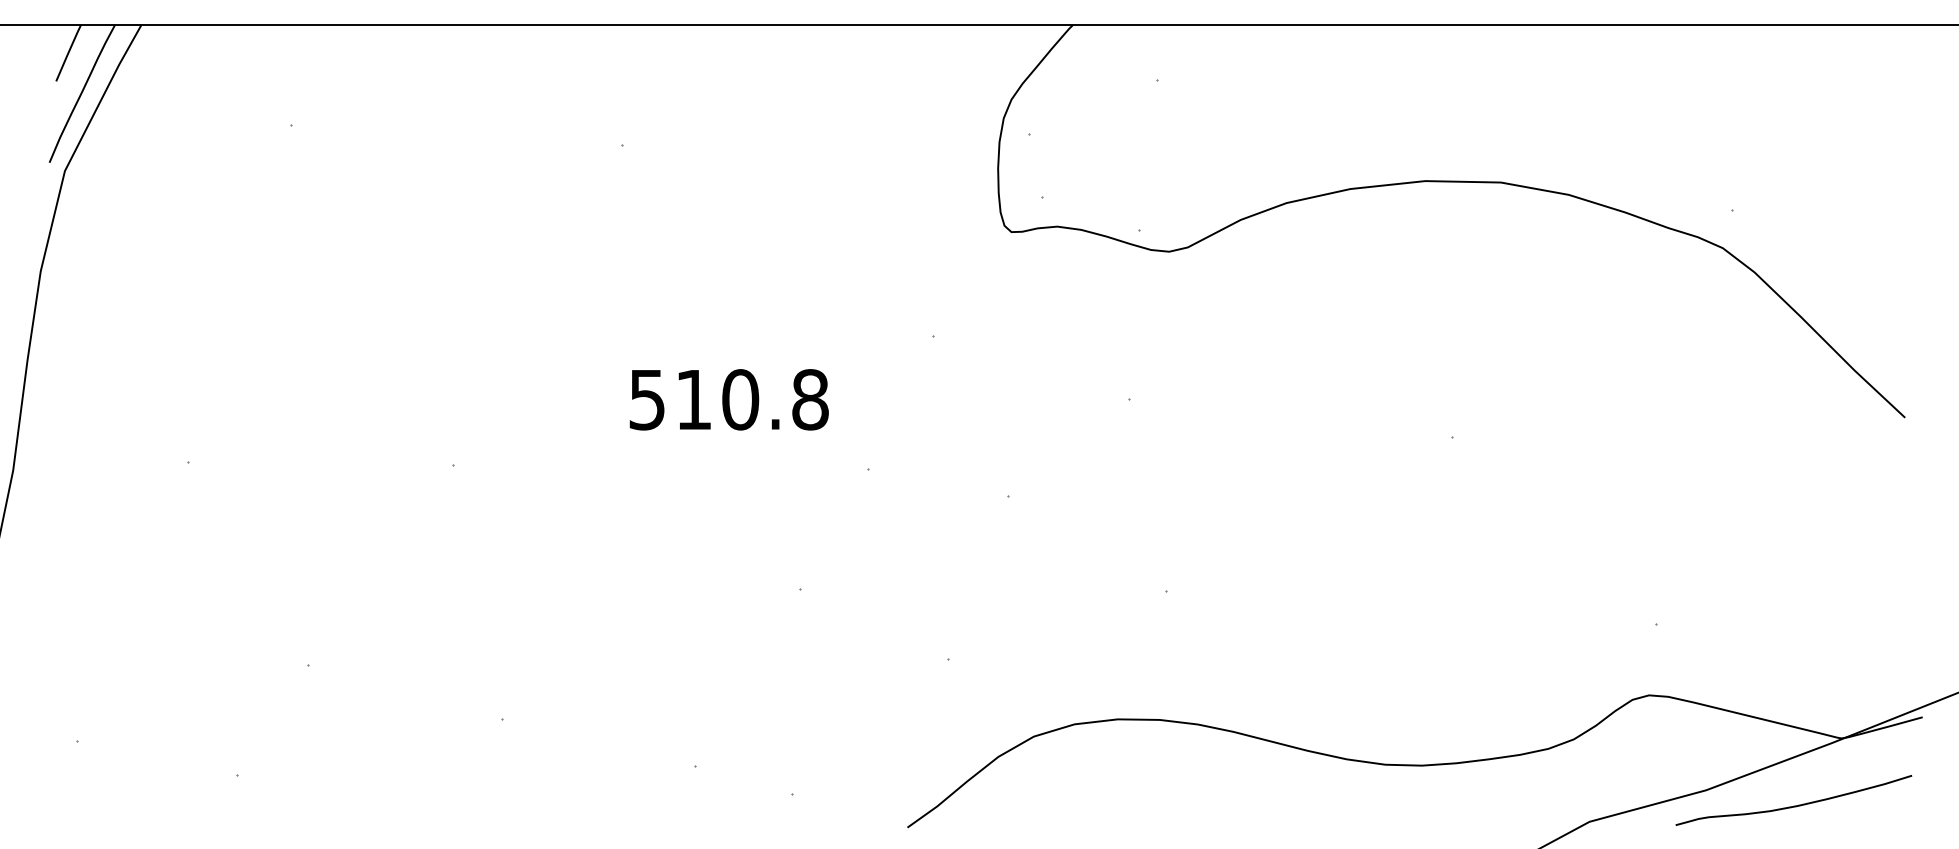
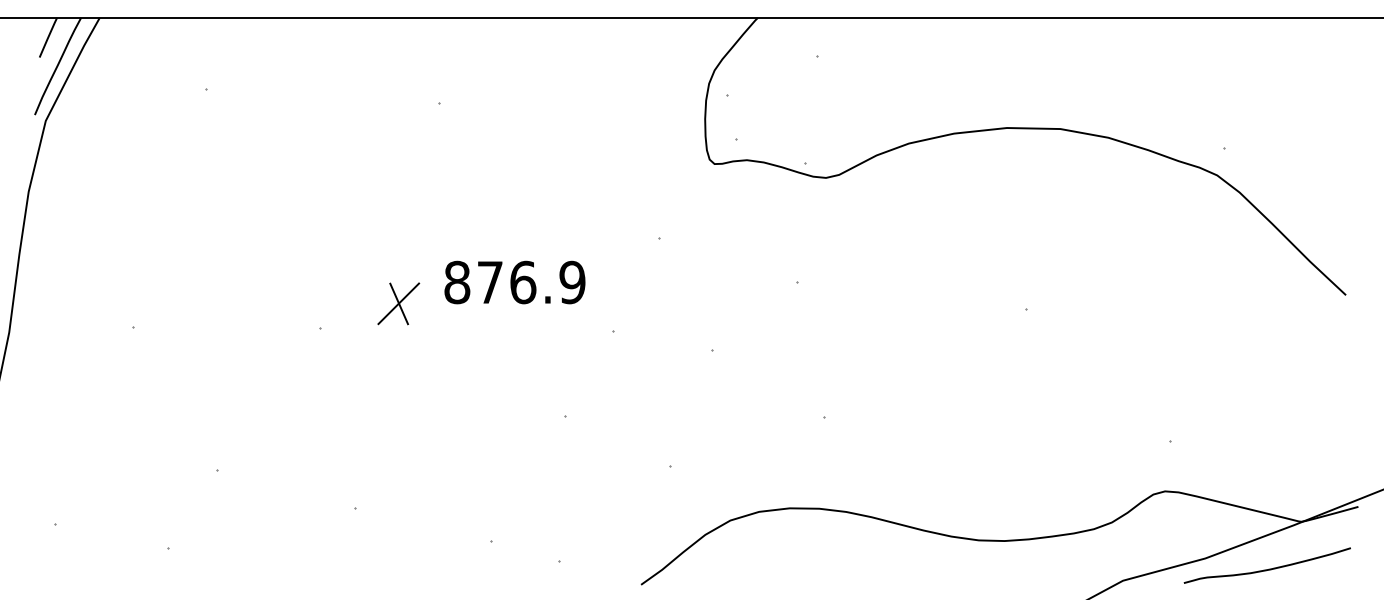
text: (728, 399) -> (514, 282), 510.8 -> 876.9
part: (564, 429) -> (398, 303), added

